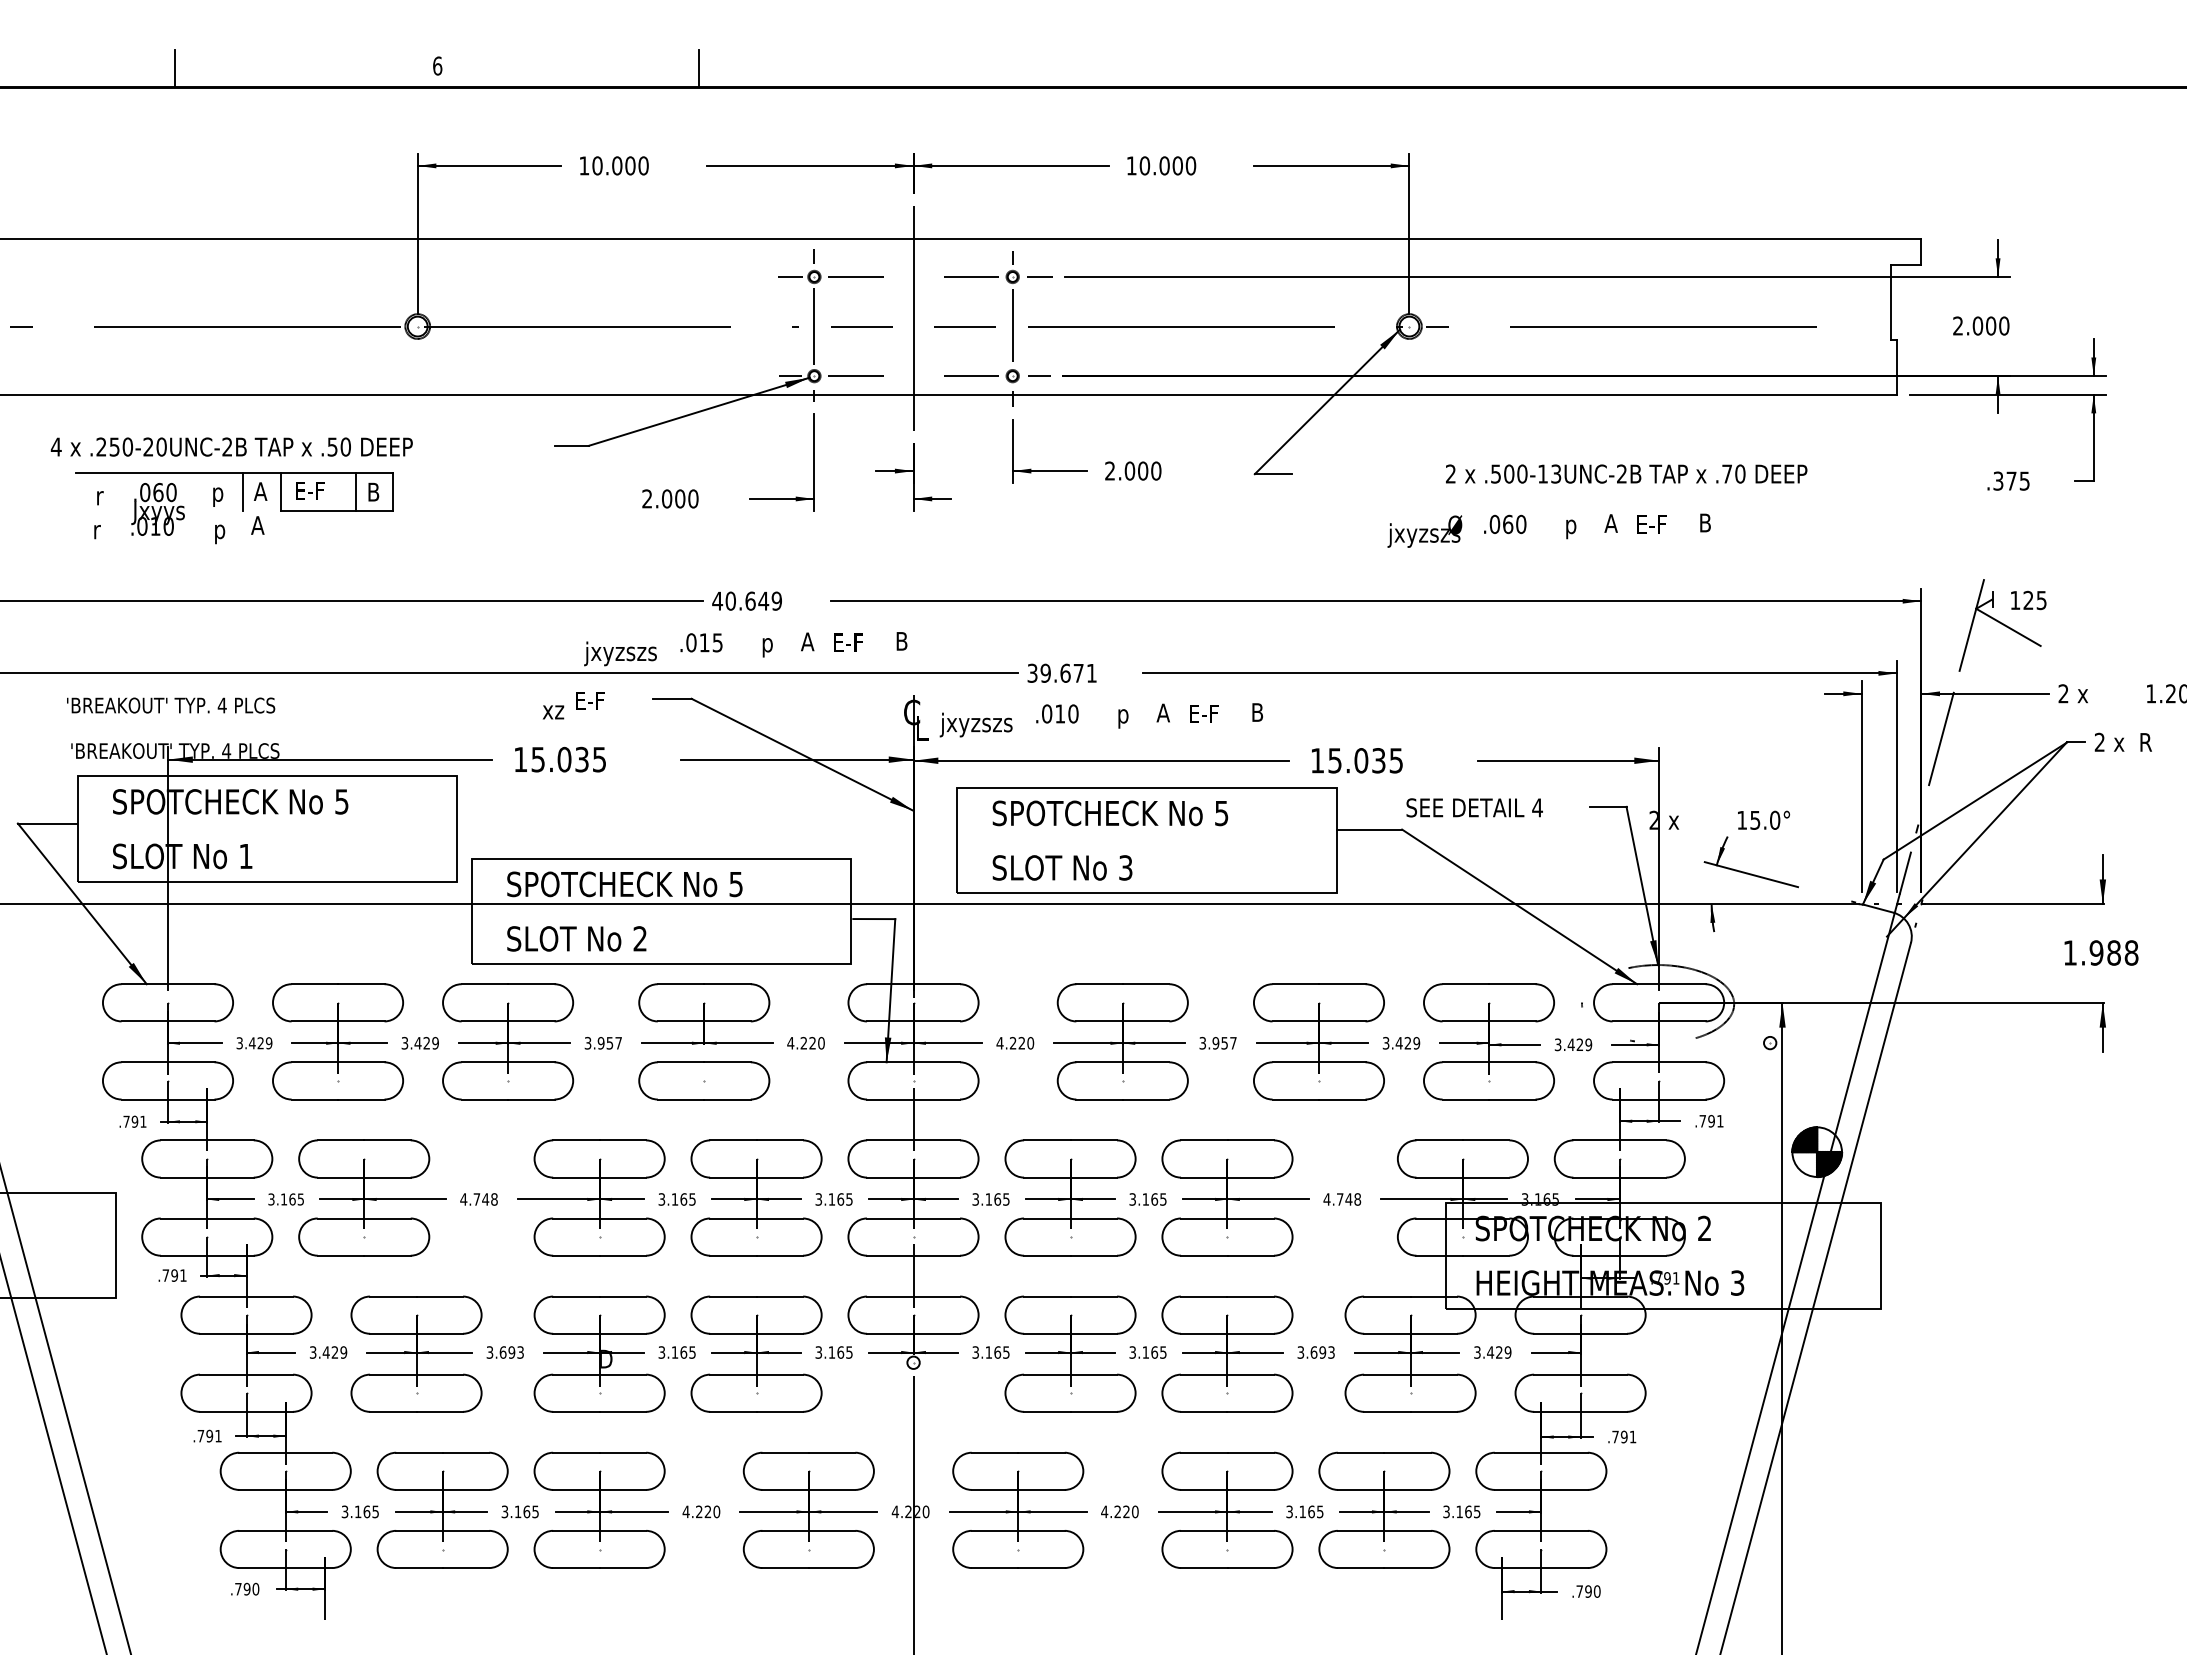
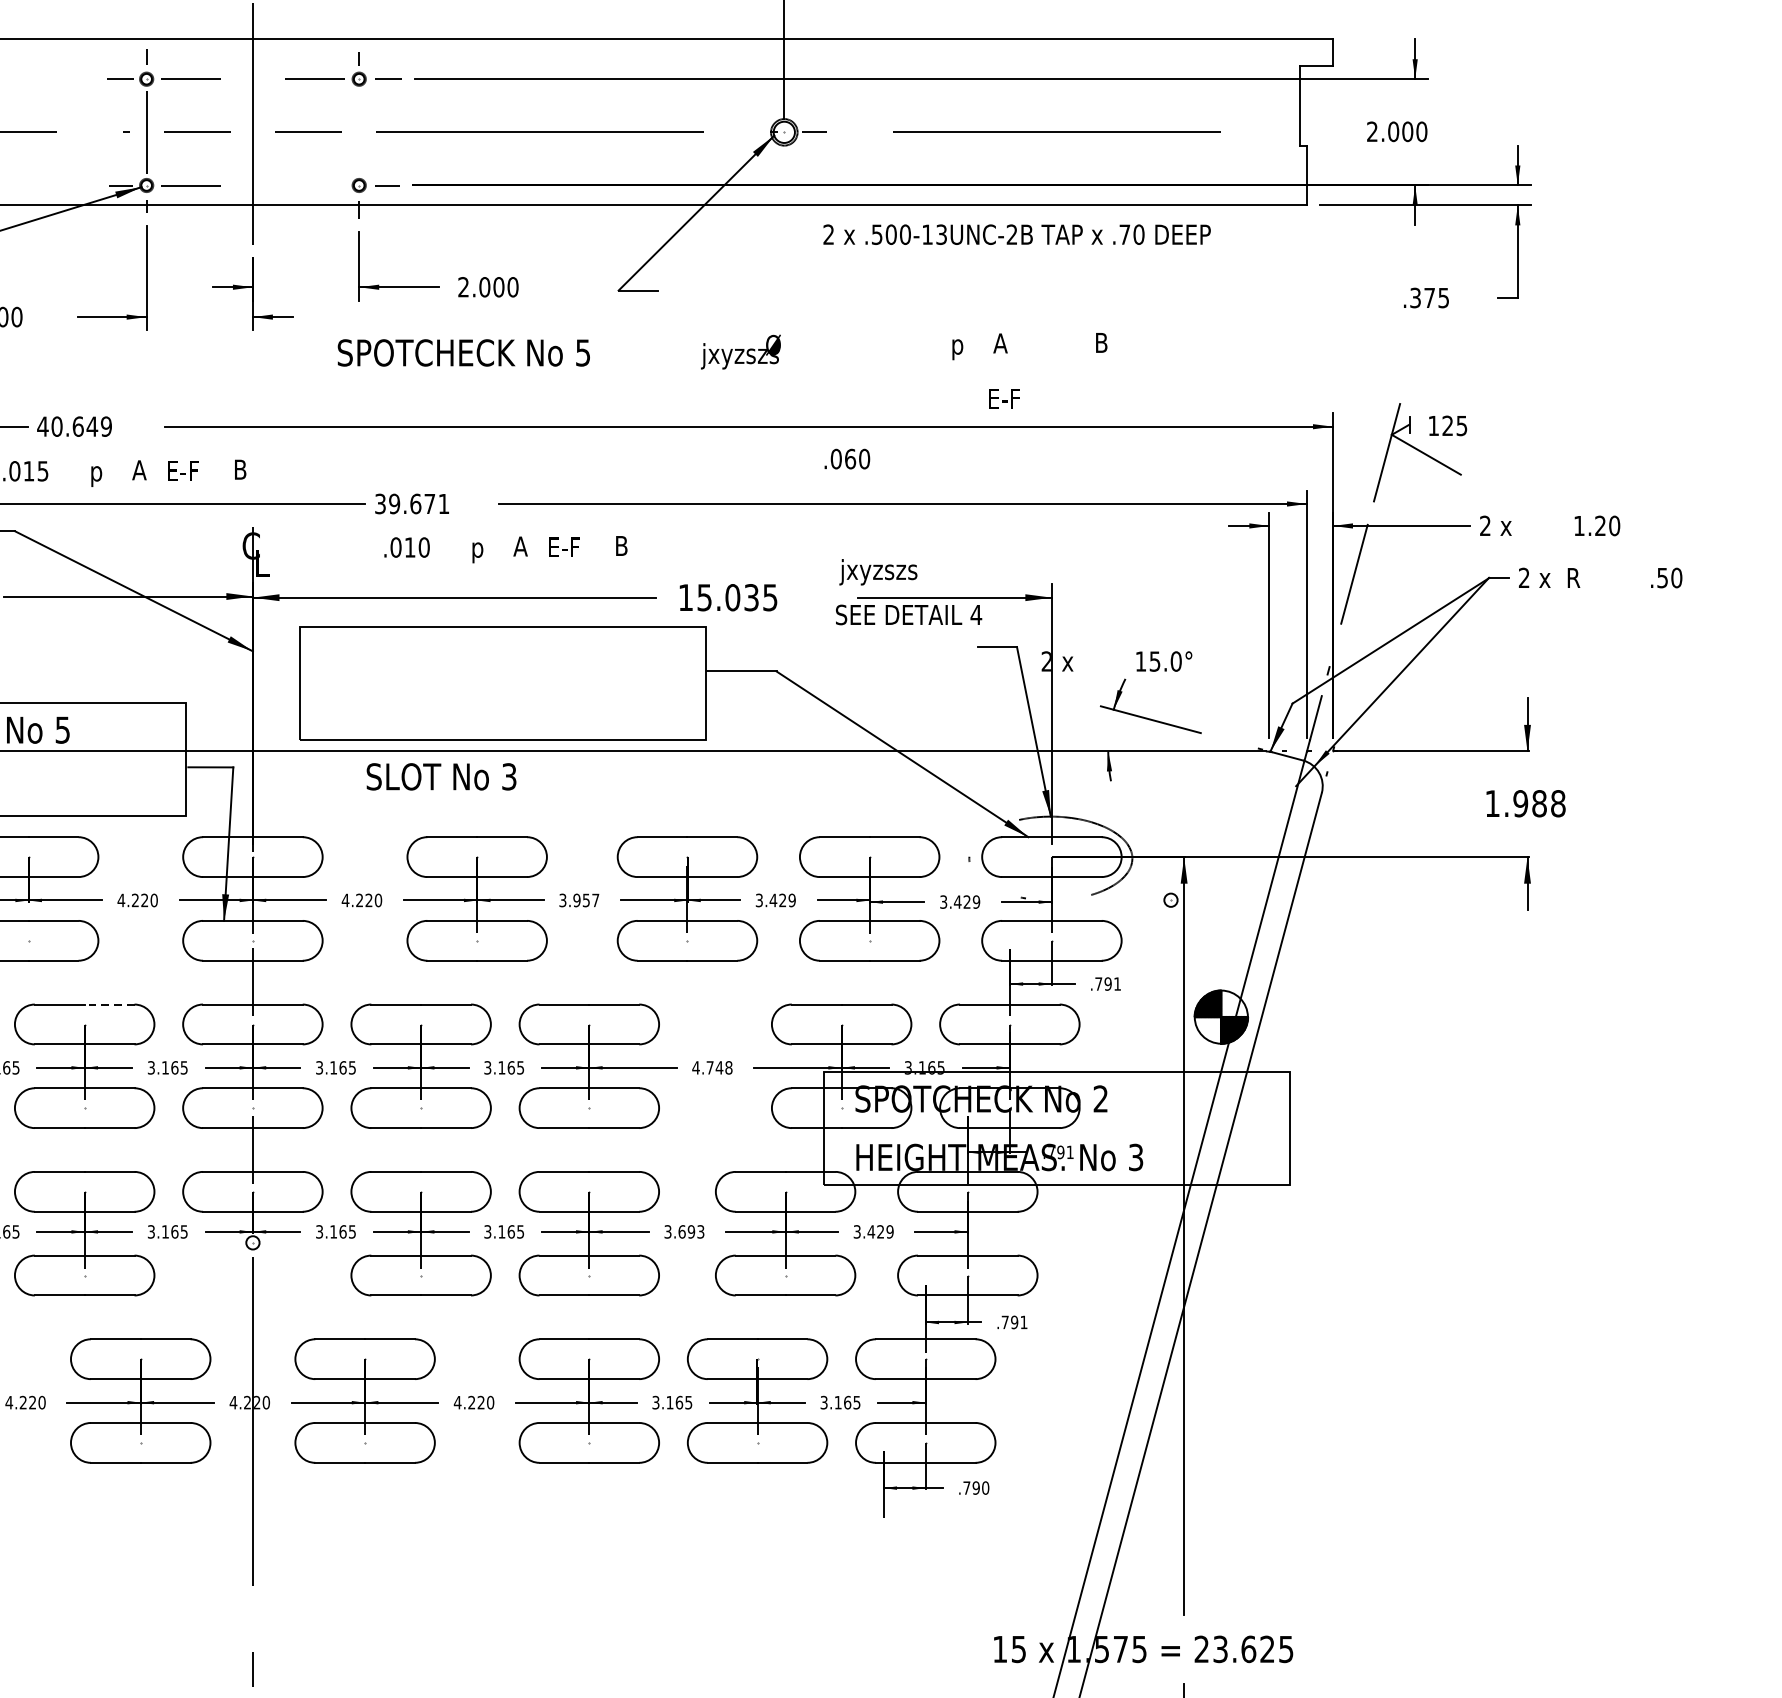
line: (1012, 324) -> (358, 130), removed
line: (971, 376) -> (315, 185), removed
text: (1626, 473) -> (1016, 234), moved
text: (1505, 524) -> (847, 459), moved
text: (1651, 524) -> (1004, 399), moved
text: (1424, 531) -> (740, 351), moved
text: (975, 724) -> (877, 571), moved
text: (1474, 807) -> (908, 614), moved
text: (1110, 813) -> (463, 353), moved
text: (1062, 867) -> (441, 776), moved
line: (779, 1140) -> (109, 1004), solid -> dashed

